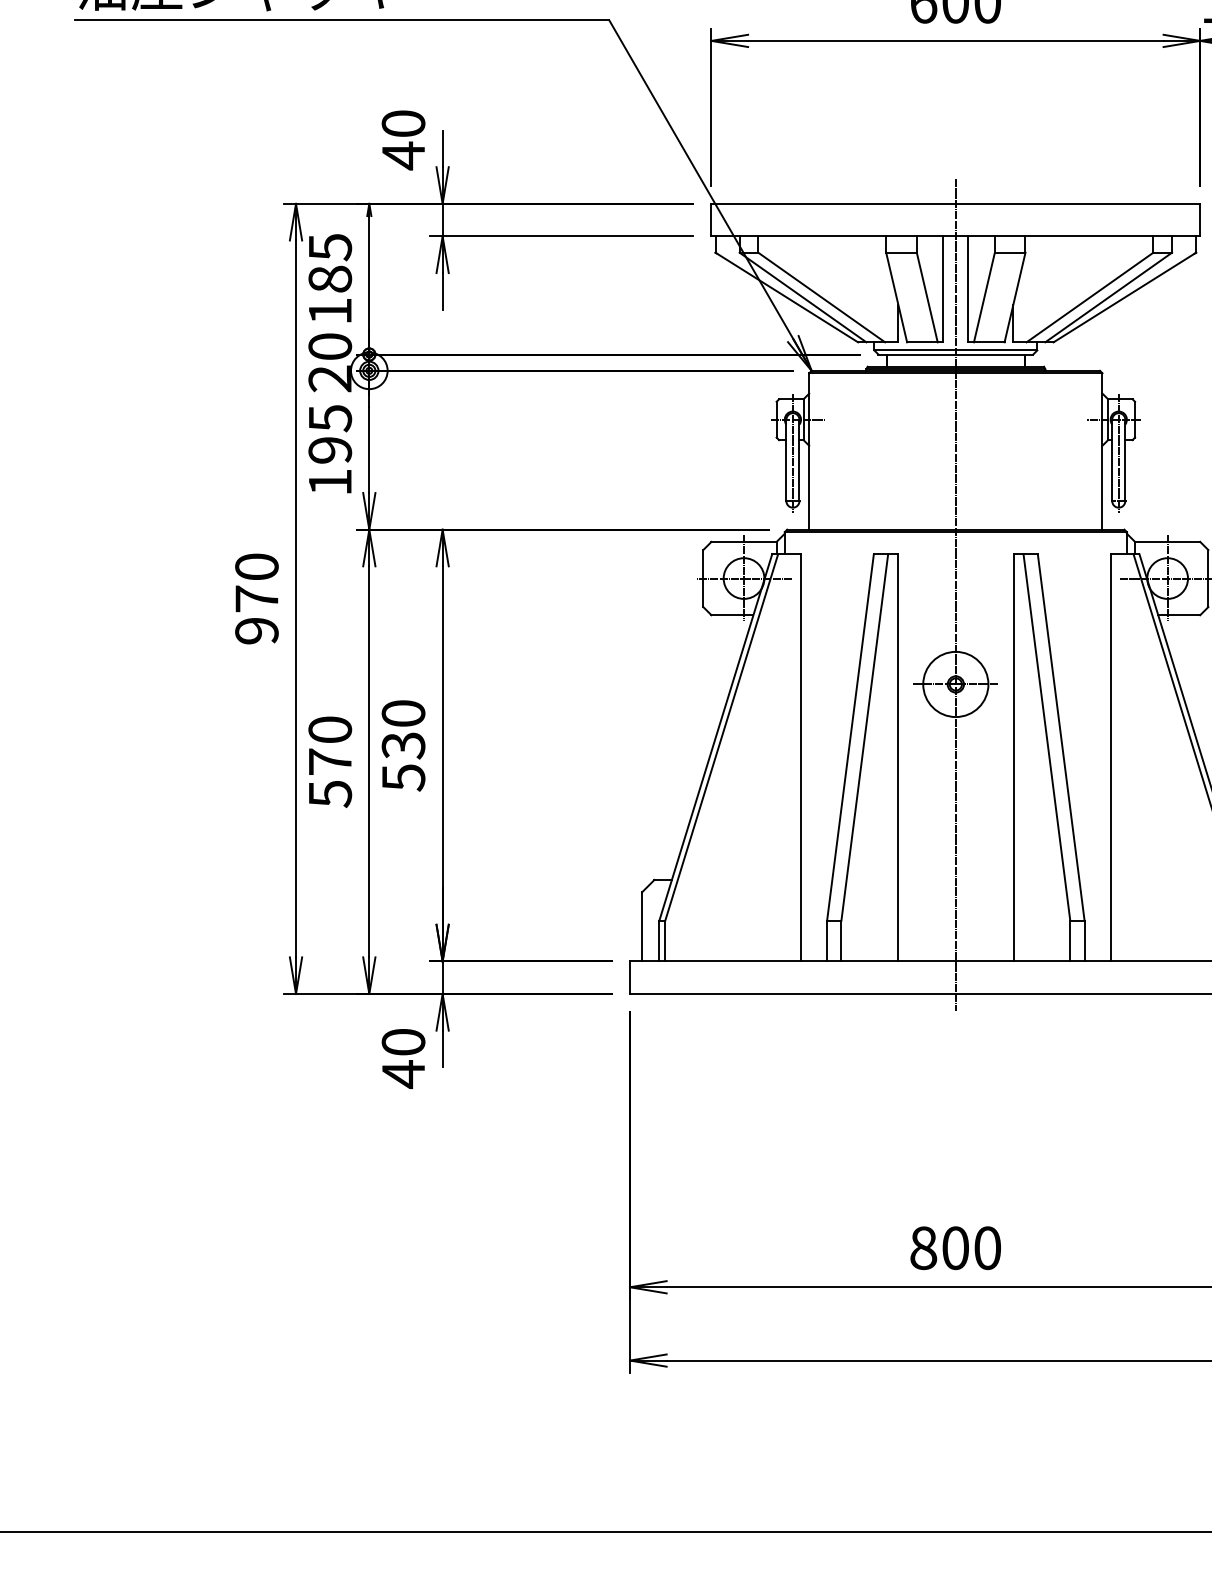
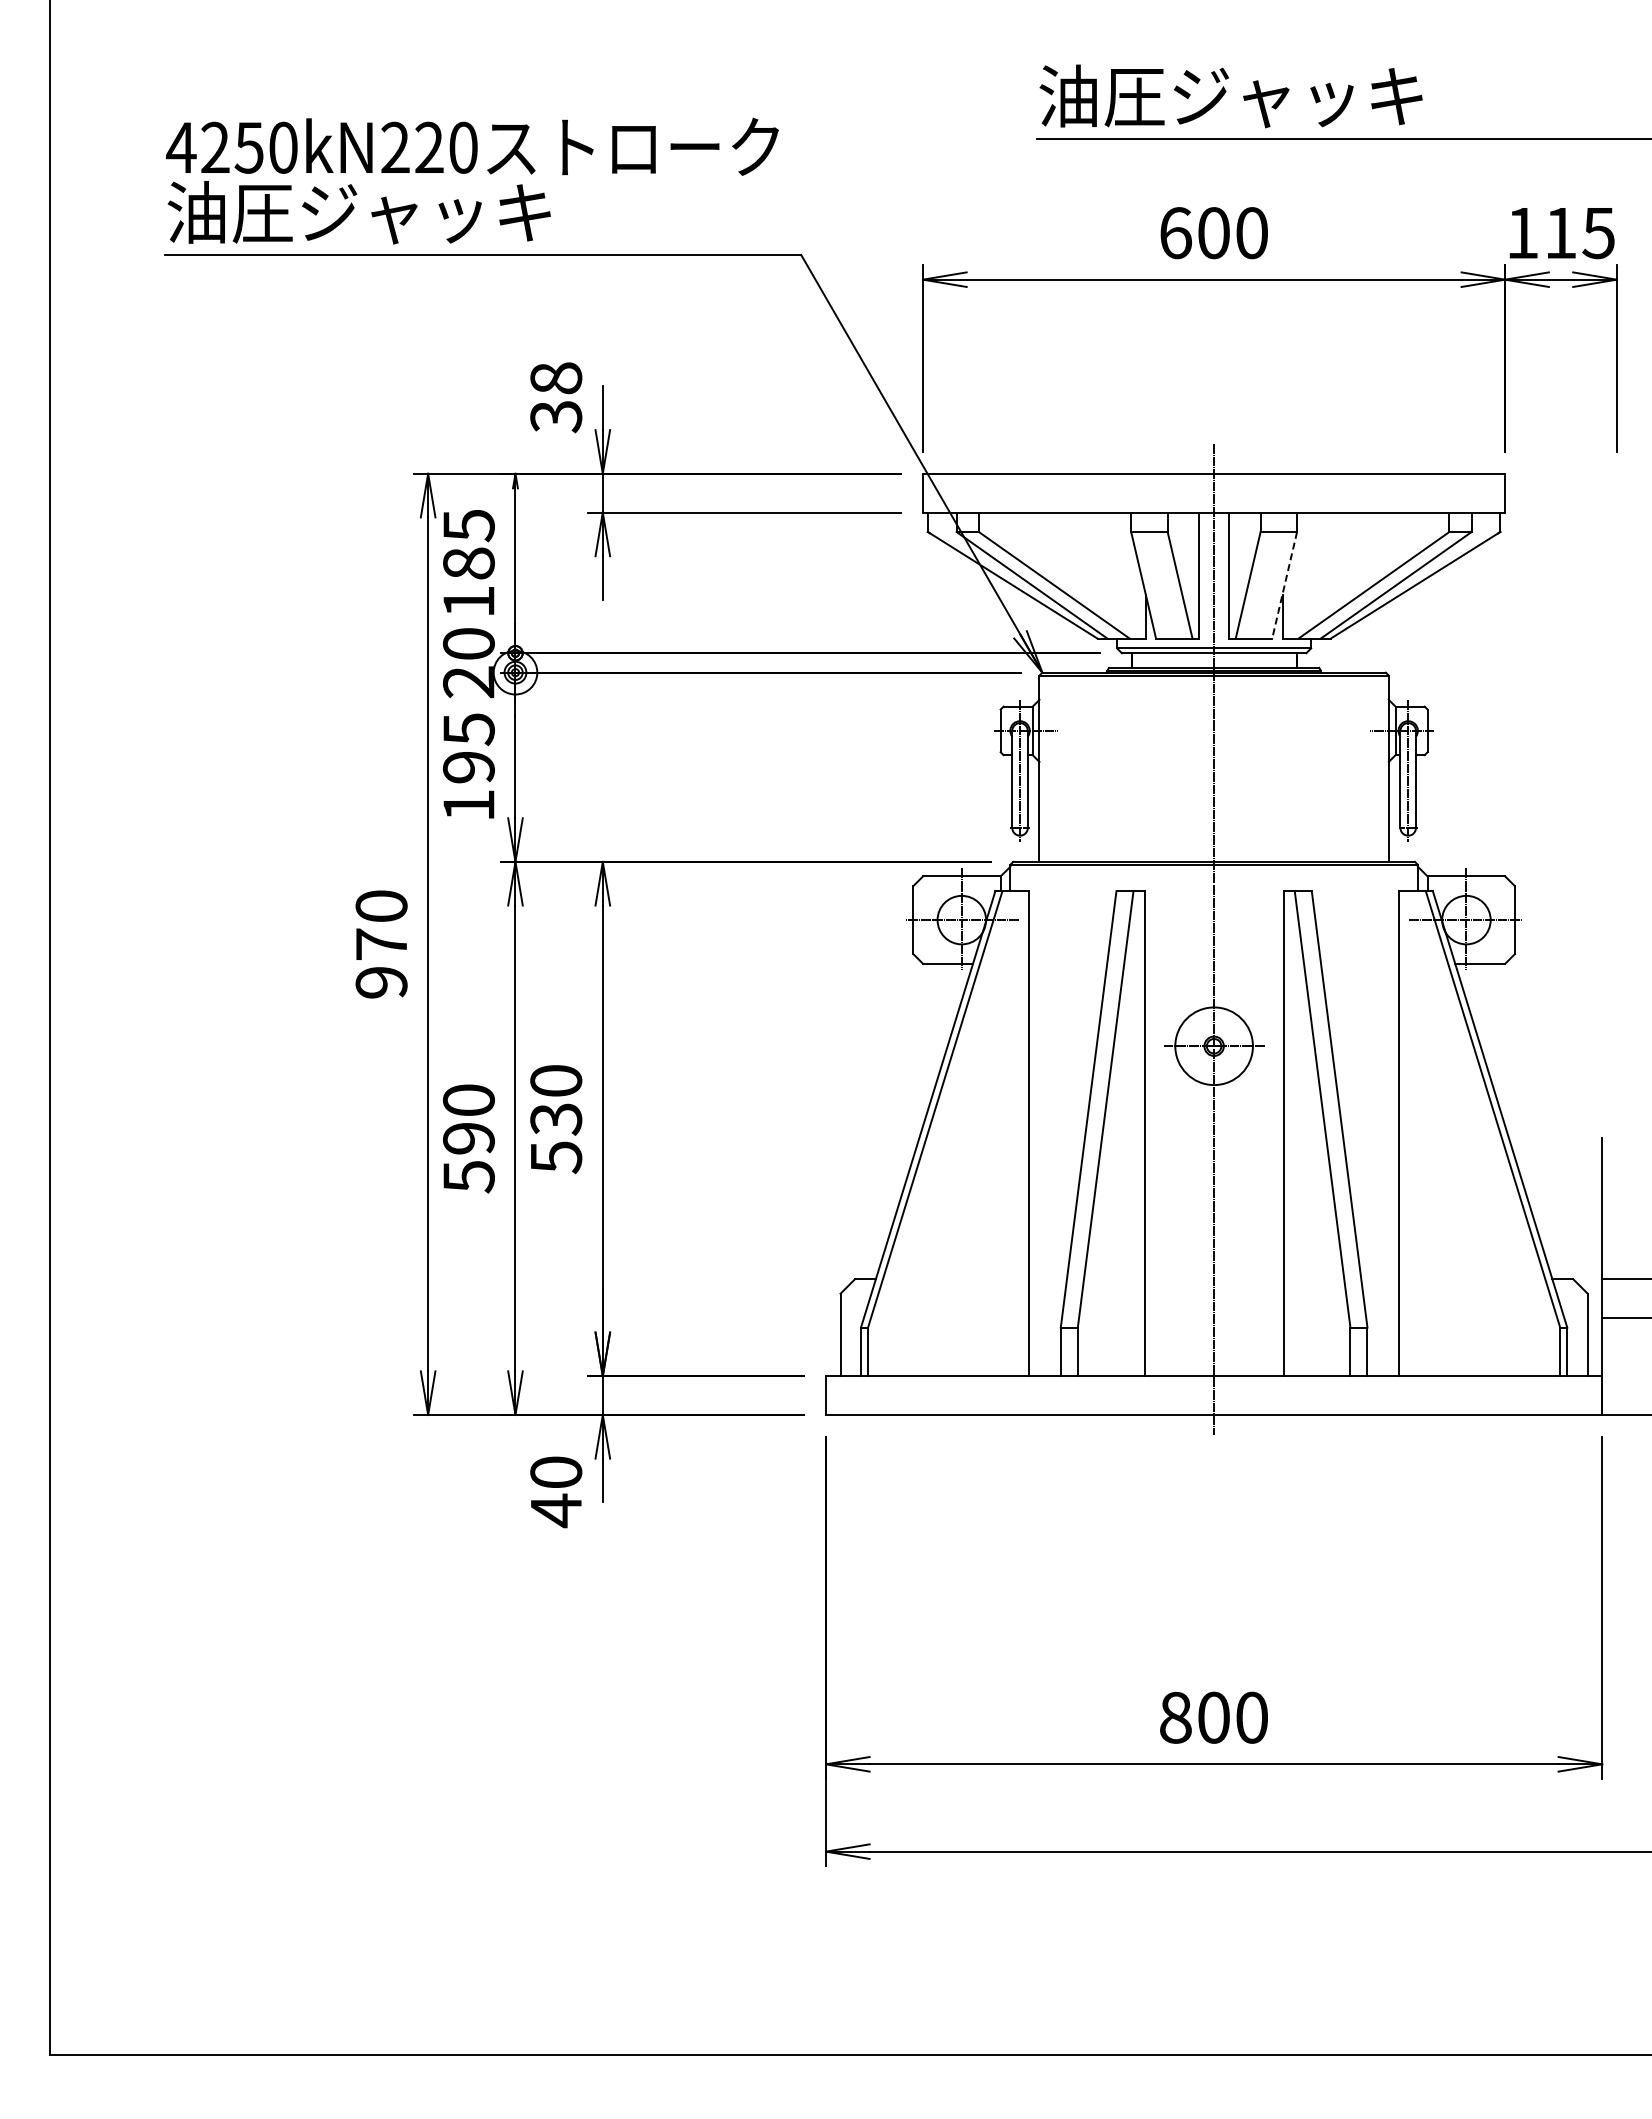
text: (403, 140) -> (556, 398), 40 -> 38
line: (1014, 297) -> (1284, 585), solid -> dashed
text: (329, 761) -> (468, 1138), 570 -> 590

